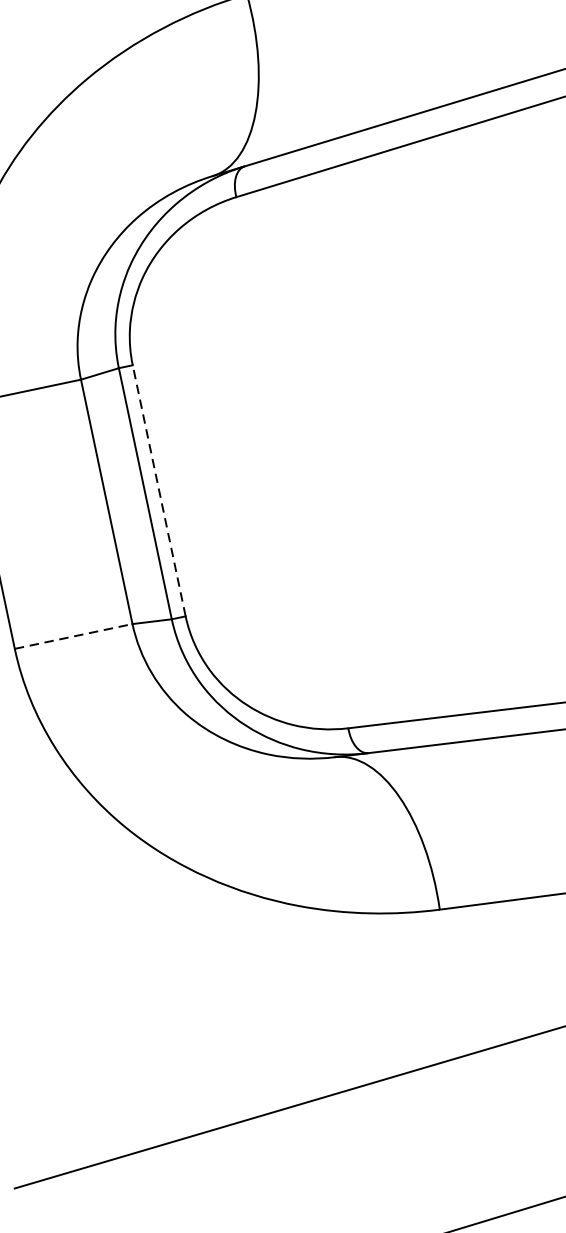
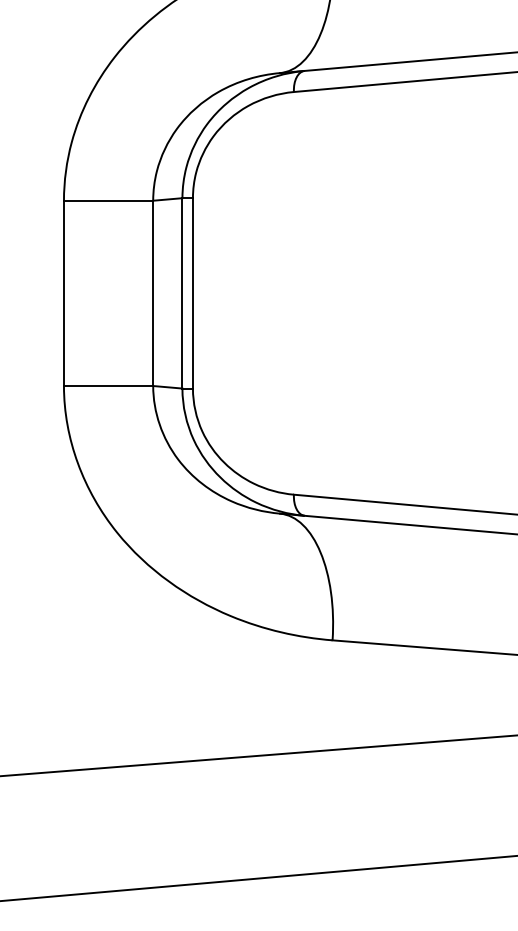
line: (158, 489) -> (192, 292), dashed -> solid
line: (73, 637) -> (108, 386), dashed -> solid

